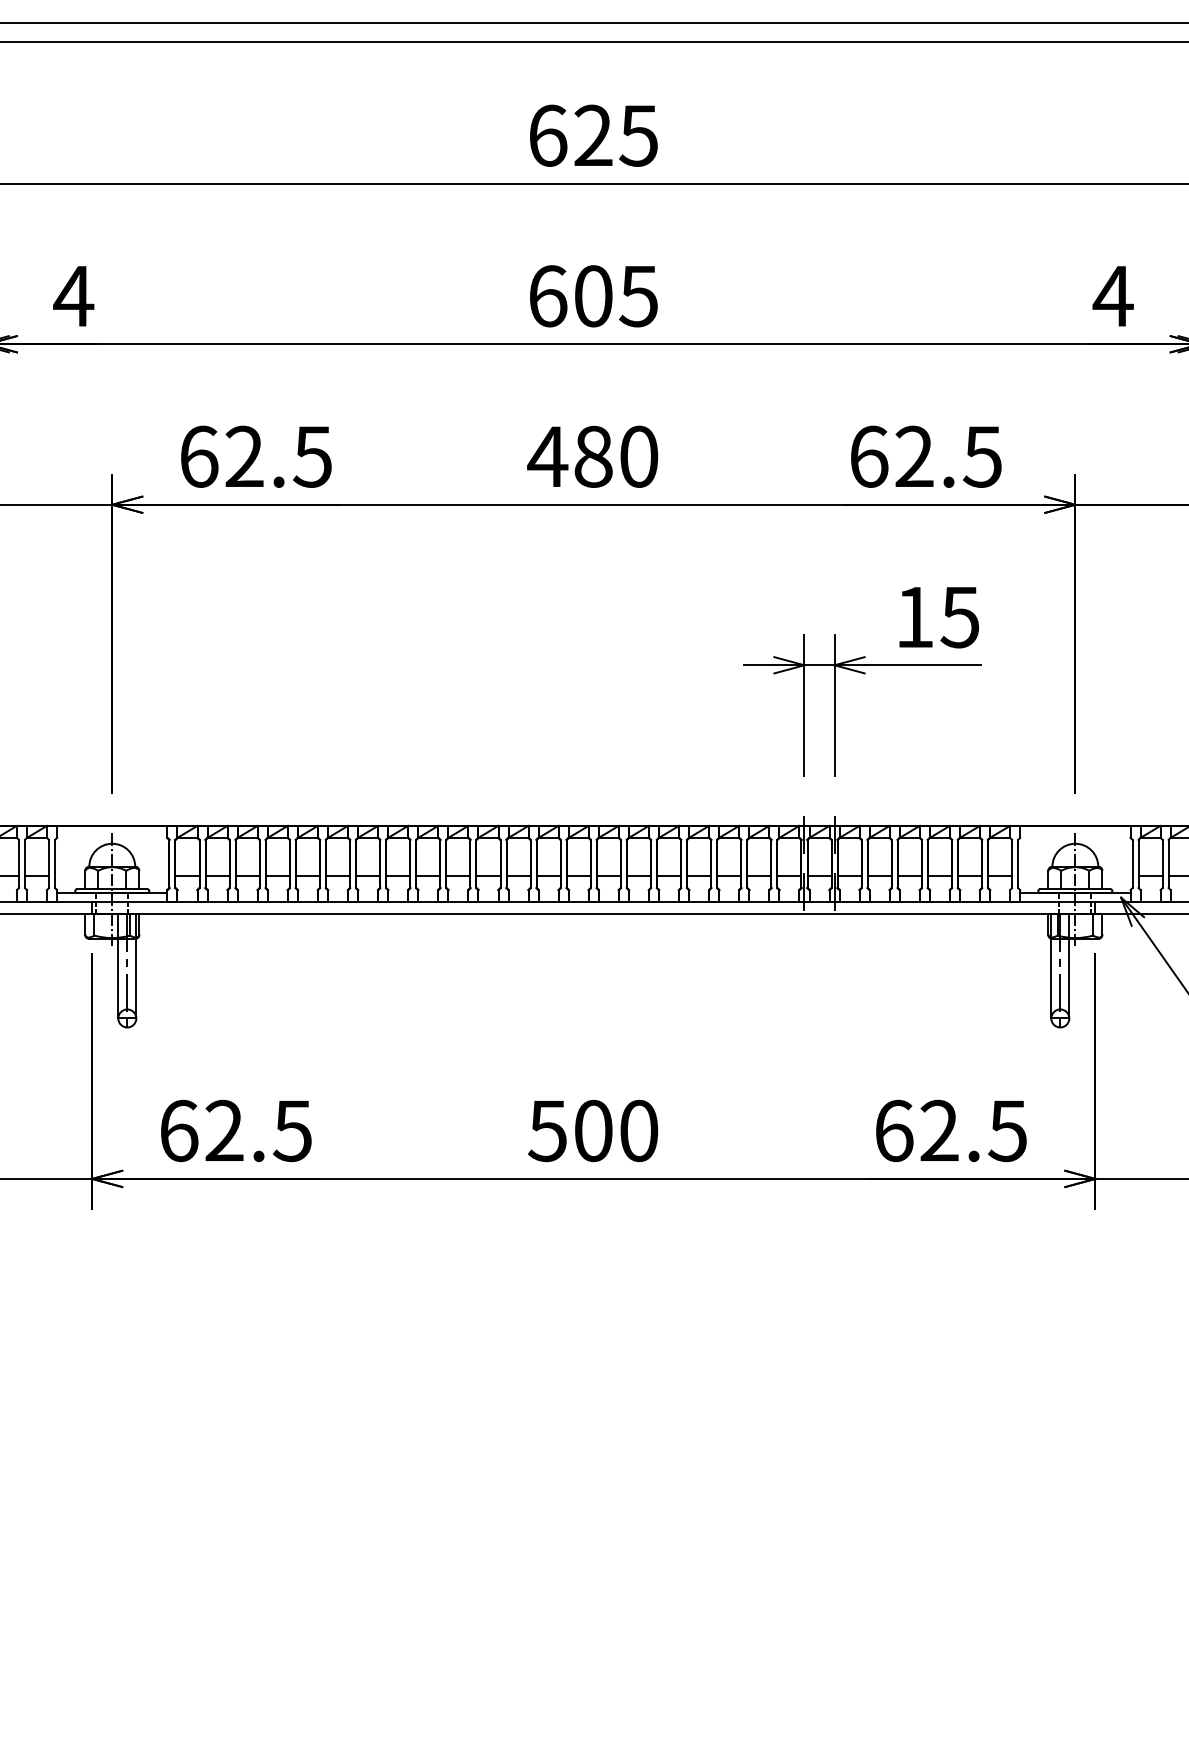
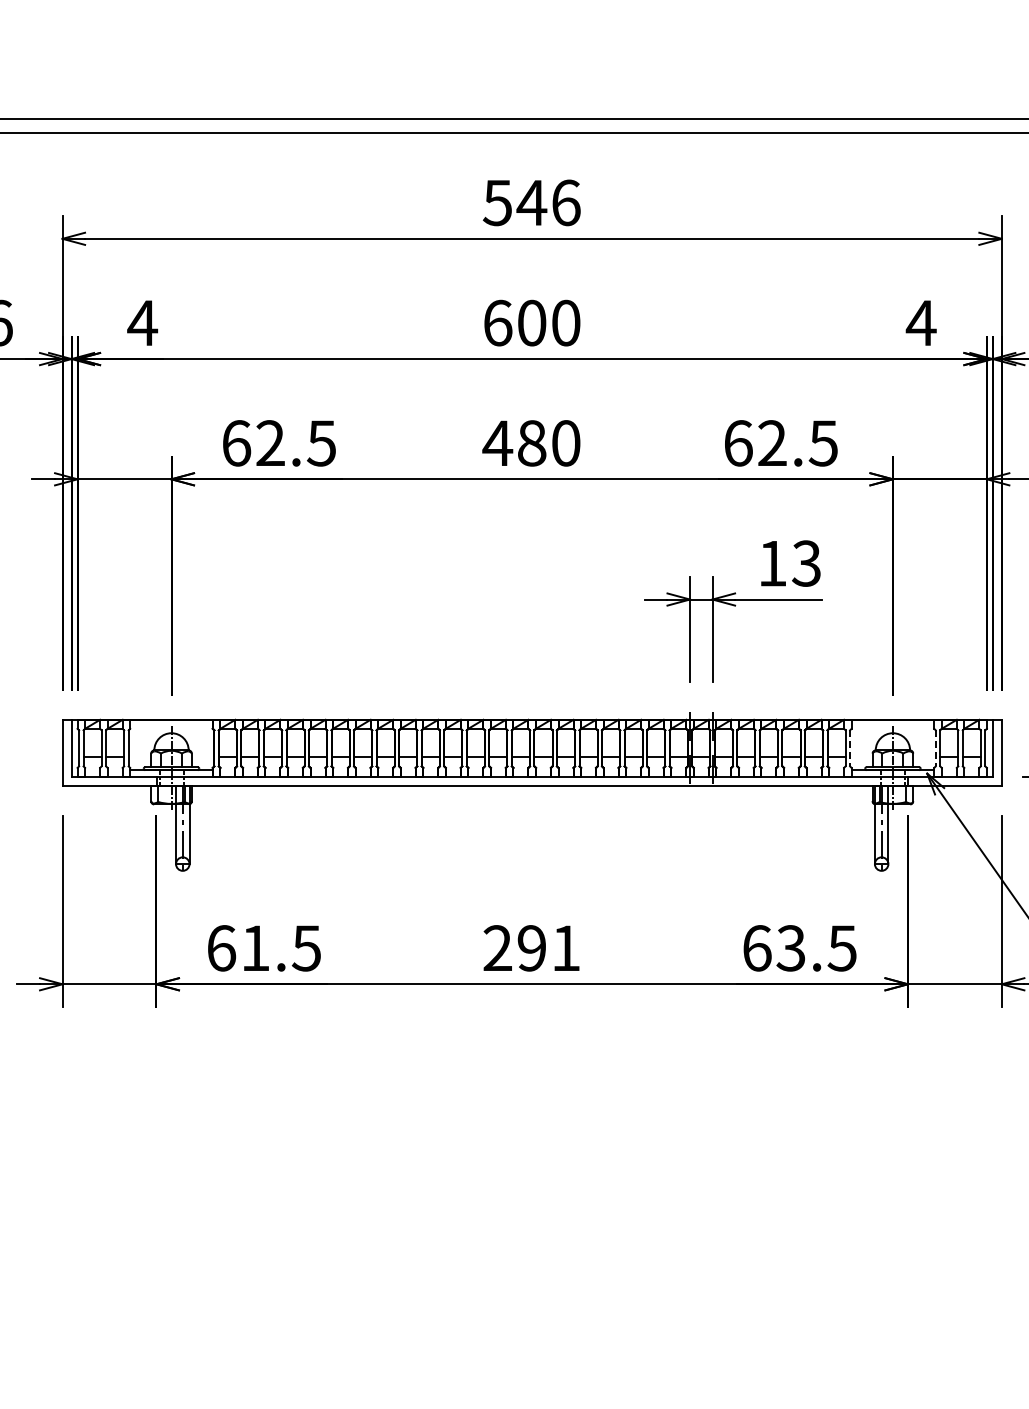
text: (592, 135) -> (531, 202), 625 -> 546
text: (638, 295) -> (565, 322), 605 -> 600
text: (959, 617) -> (806, 563), 15 -> 13
line: (1018, 864) -> (850, 748), solid -> dashed
line: (1132, 864) -> (935, 748), solid -> dashed
text: (224, 1129) -> (255, 947), 62.5 -> 61.5
text: (592, 1131) -> (531, 948), 500 -> 291
text: (938, 1131) -> (790, 948), 62.5 -> 63.5

